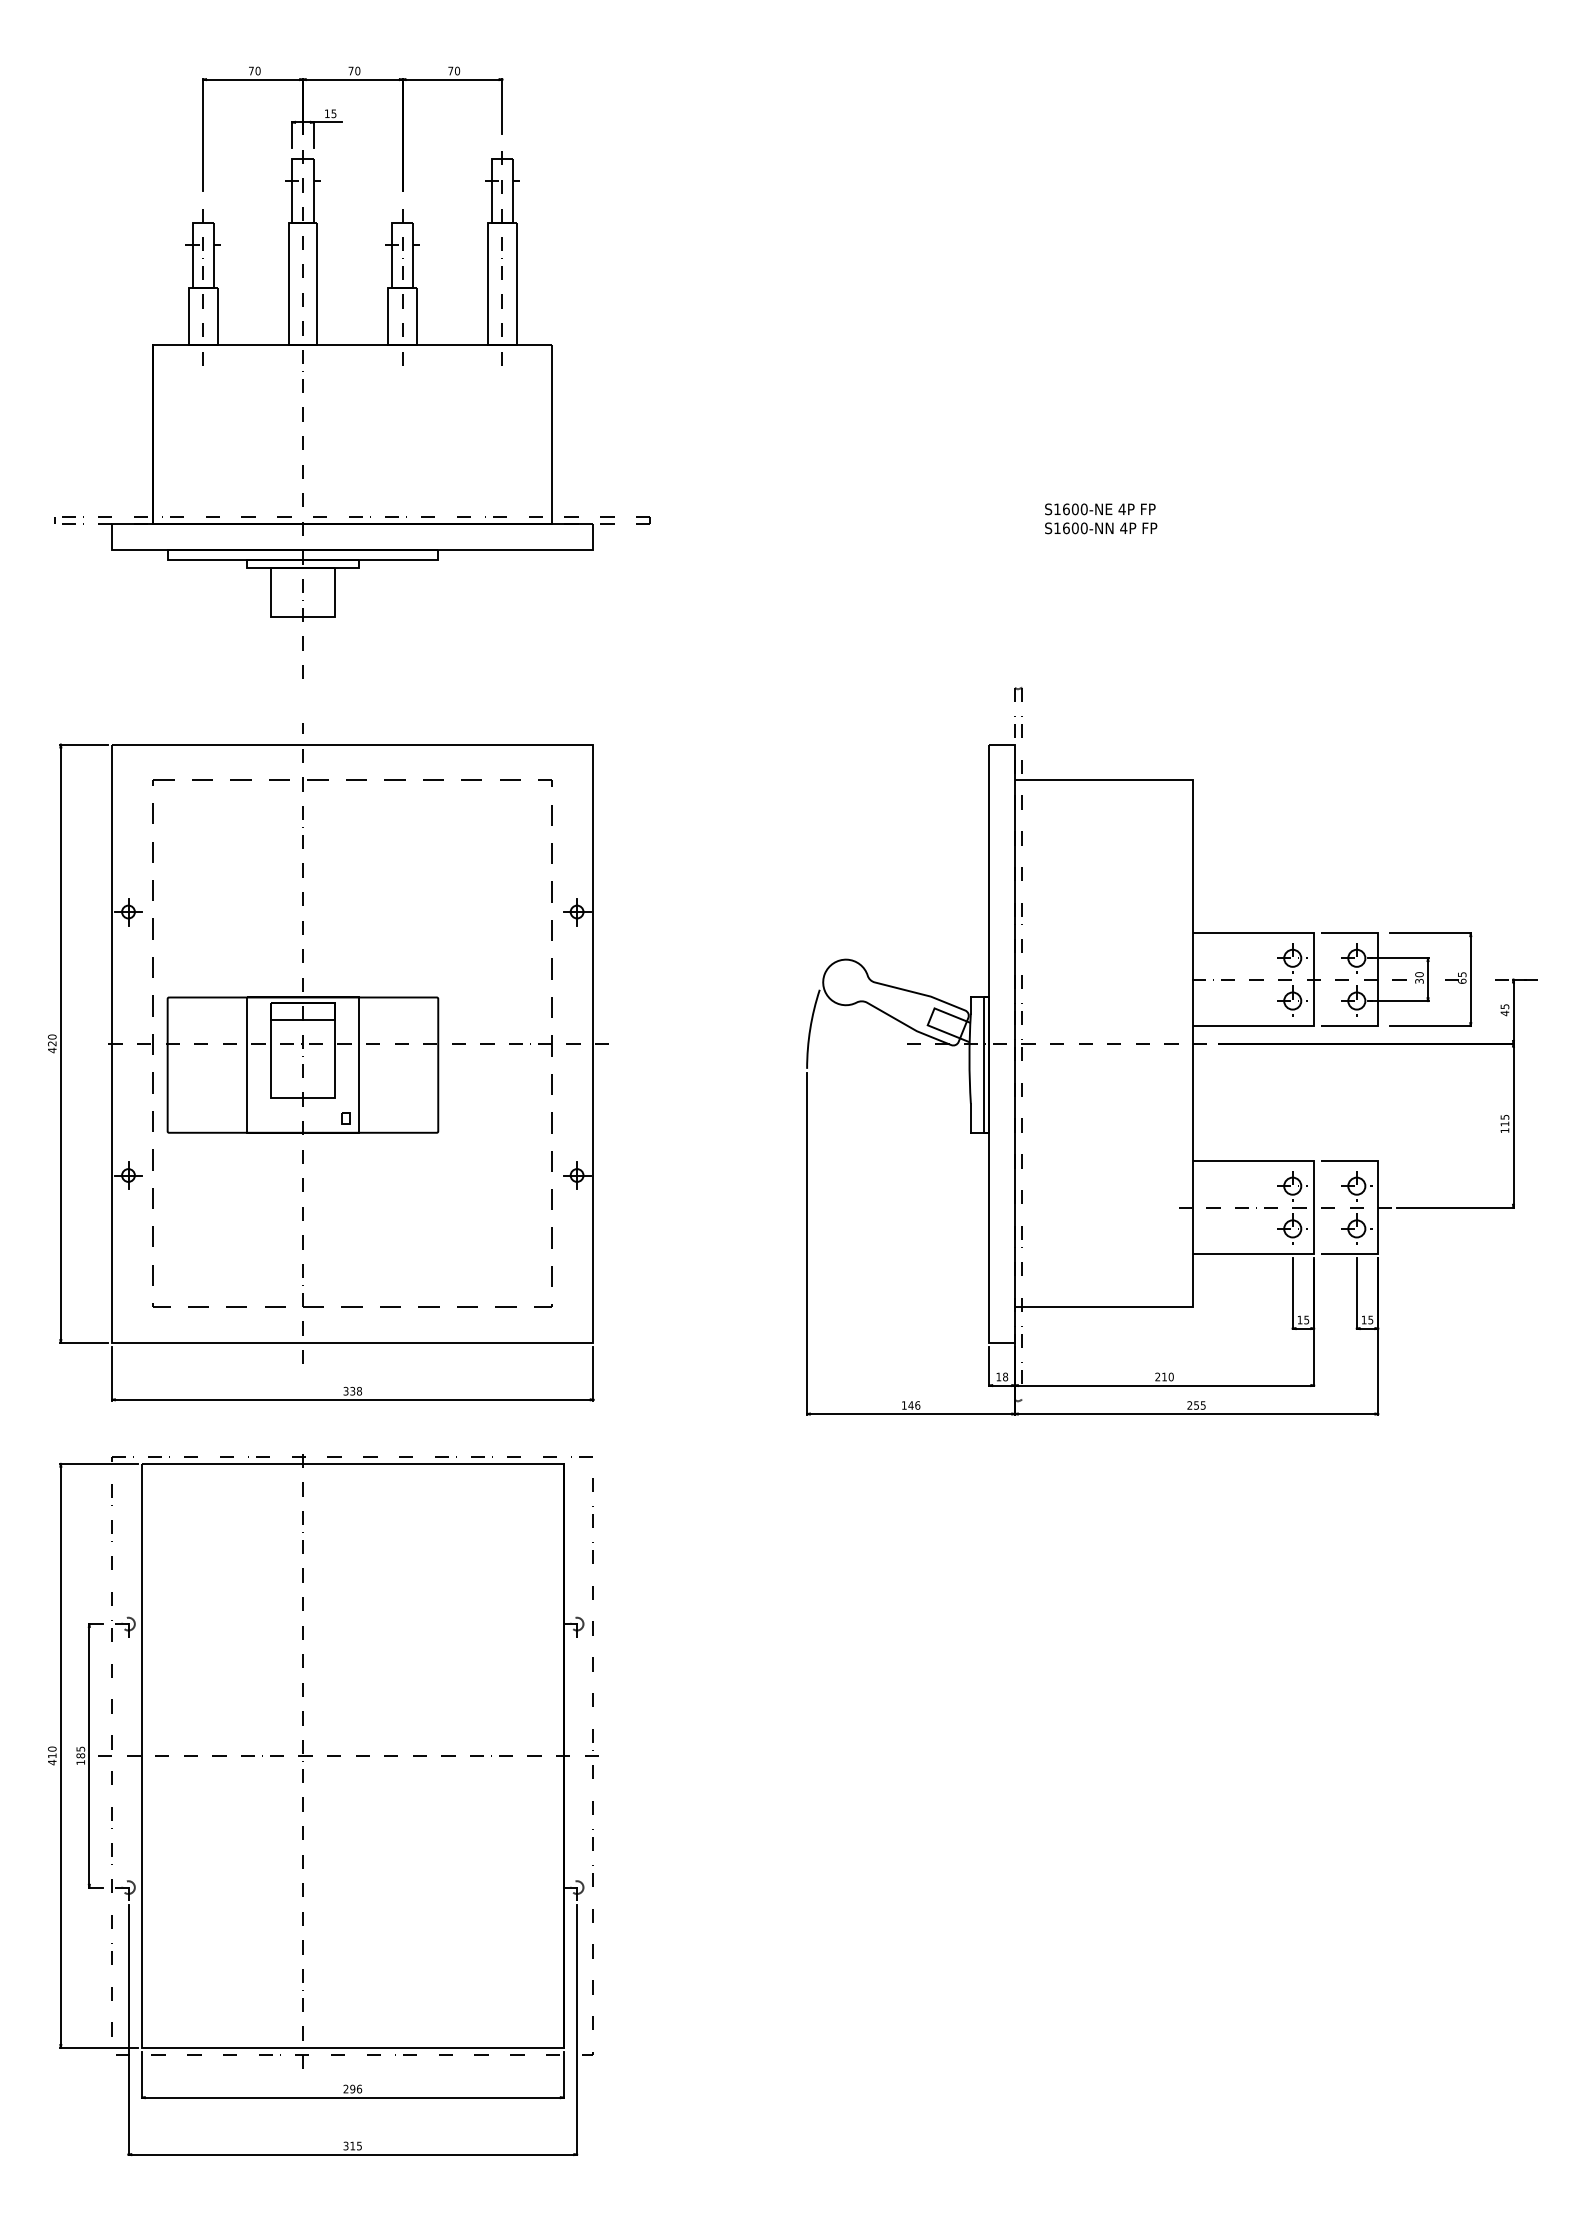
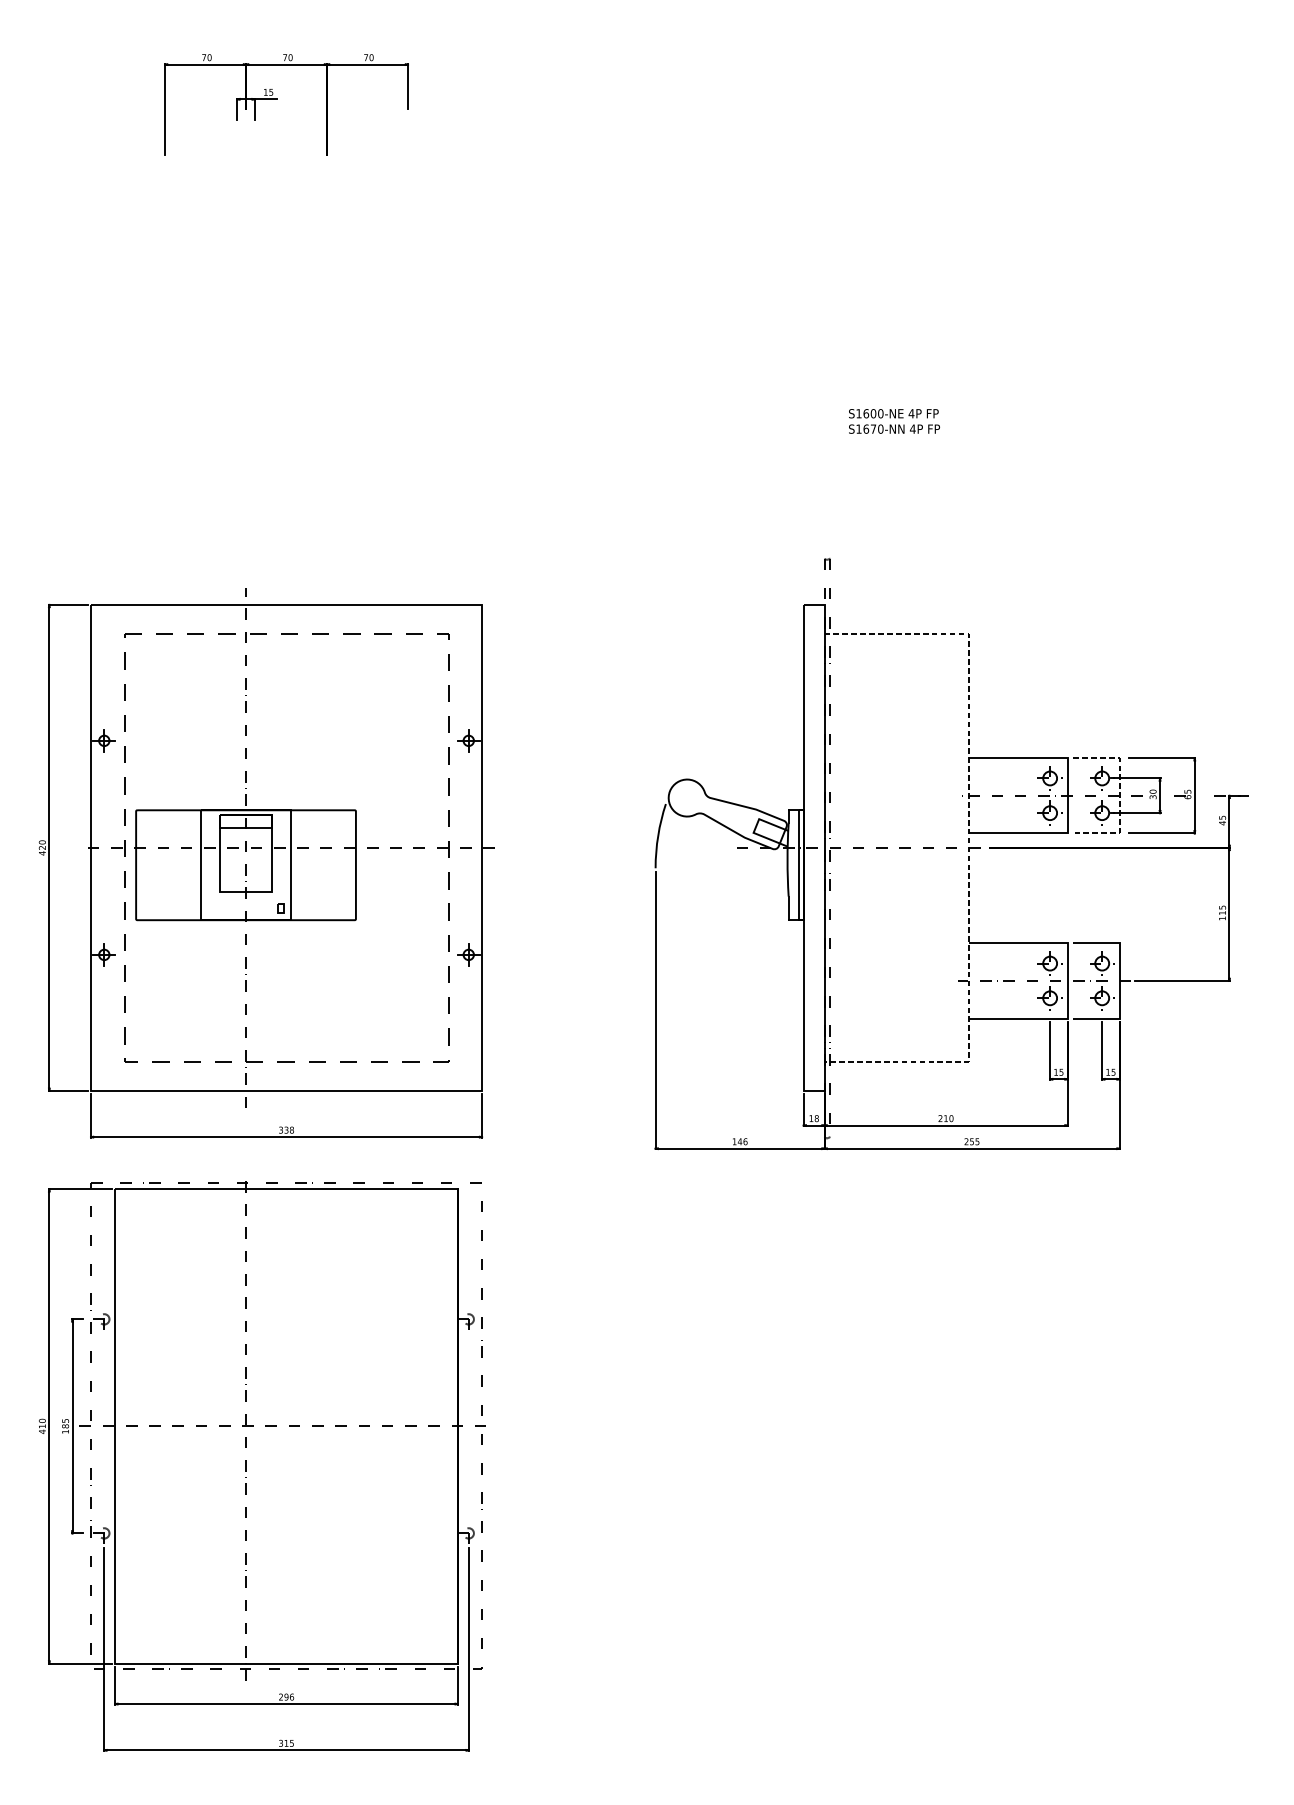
part: (352, 414) -> (286, 336), removed
text: (1074, 528) -> (872, 429), S1600-NN -> S1670-NN
line: (1378, 980) -> (1119, 796), solid -> dashed
line: (1193, 1044) -> (969, 848), solid -> dashed

